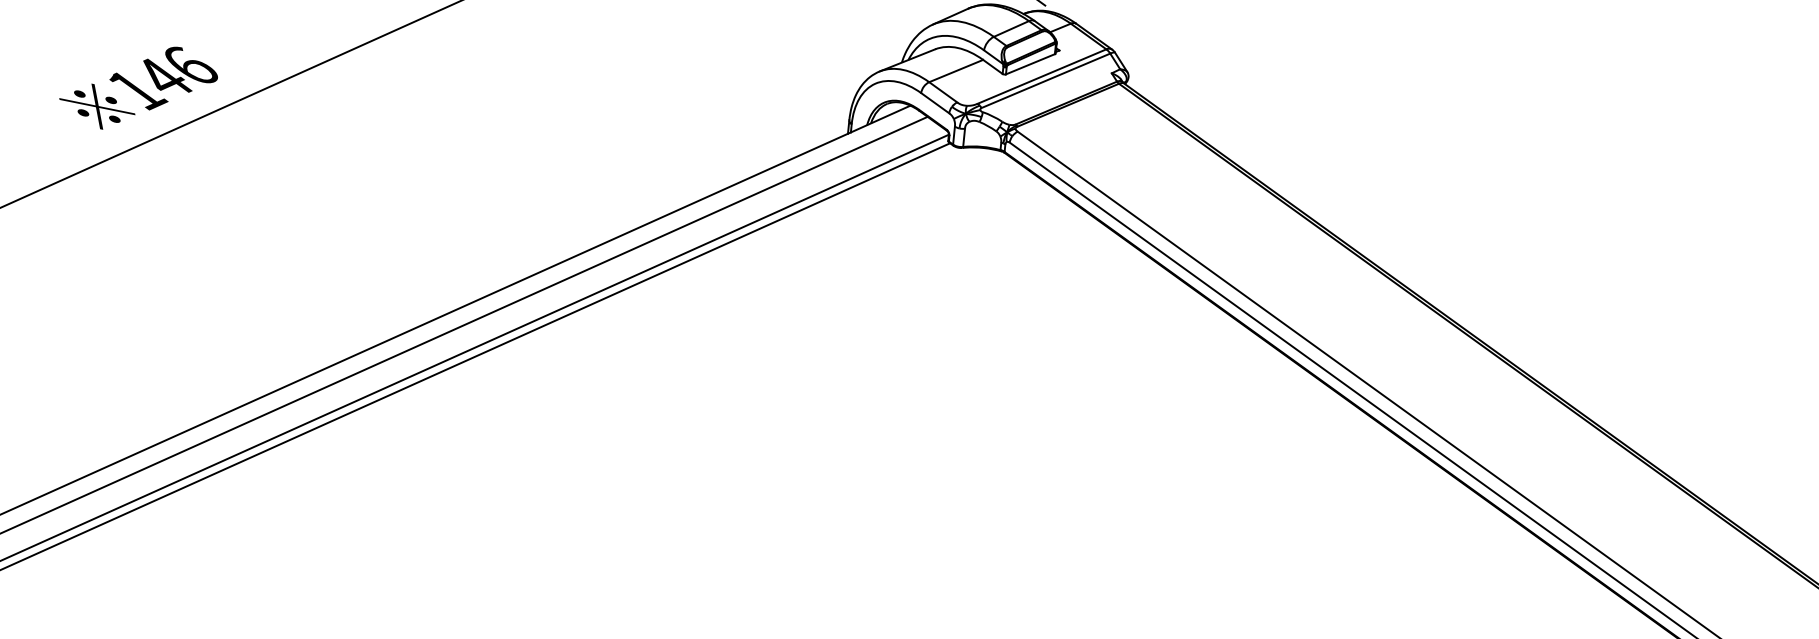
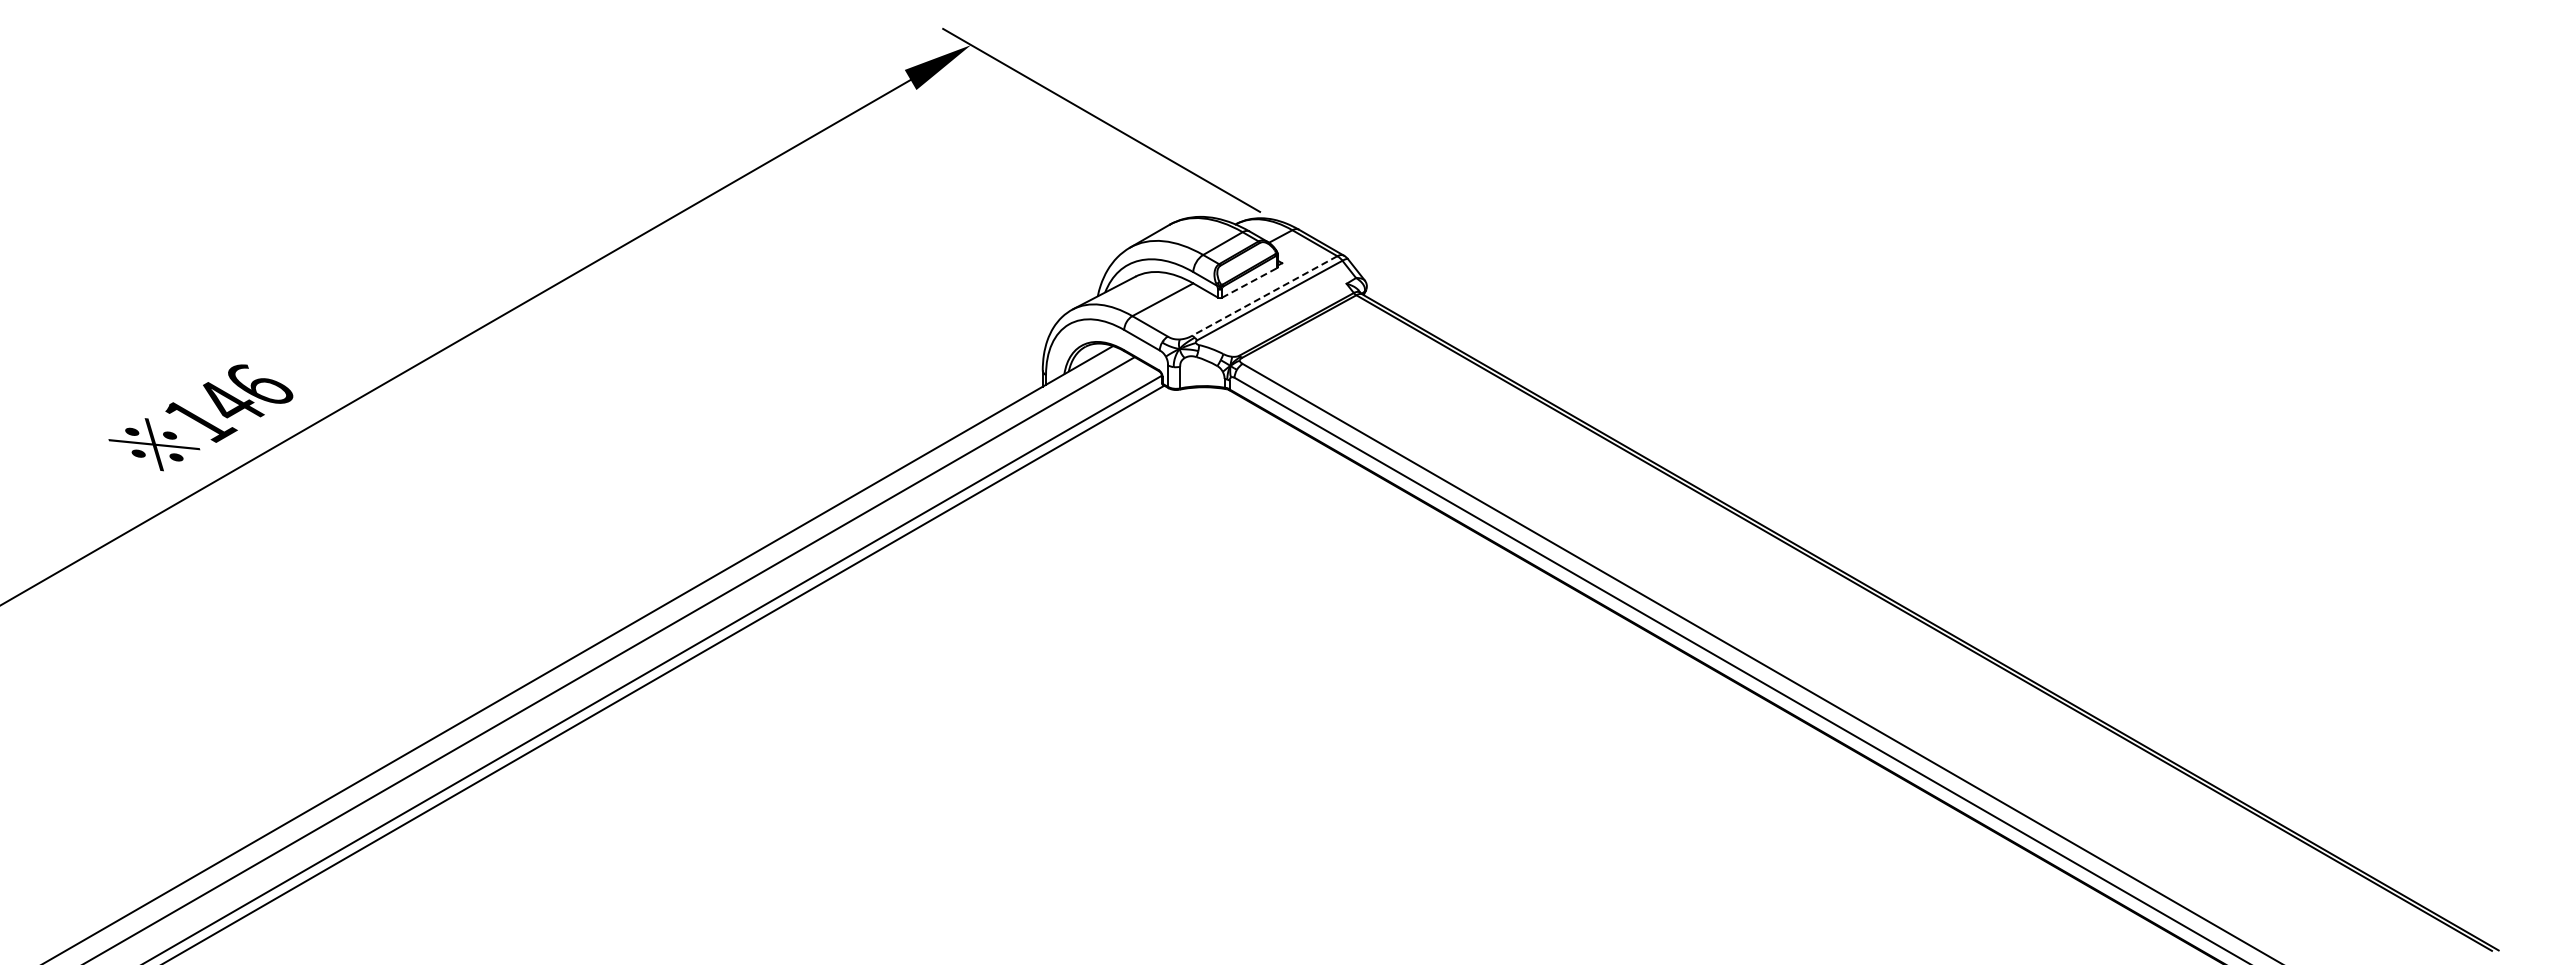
line: (1031, 64) -> (1250, 282), solid -> dashed
line: (1041, 76) -> (1264, 296), solid -> dashed

